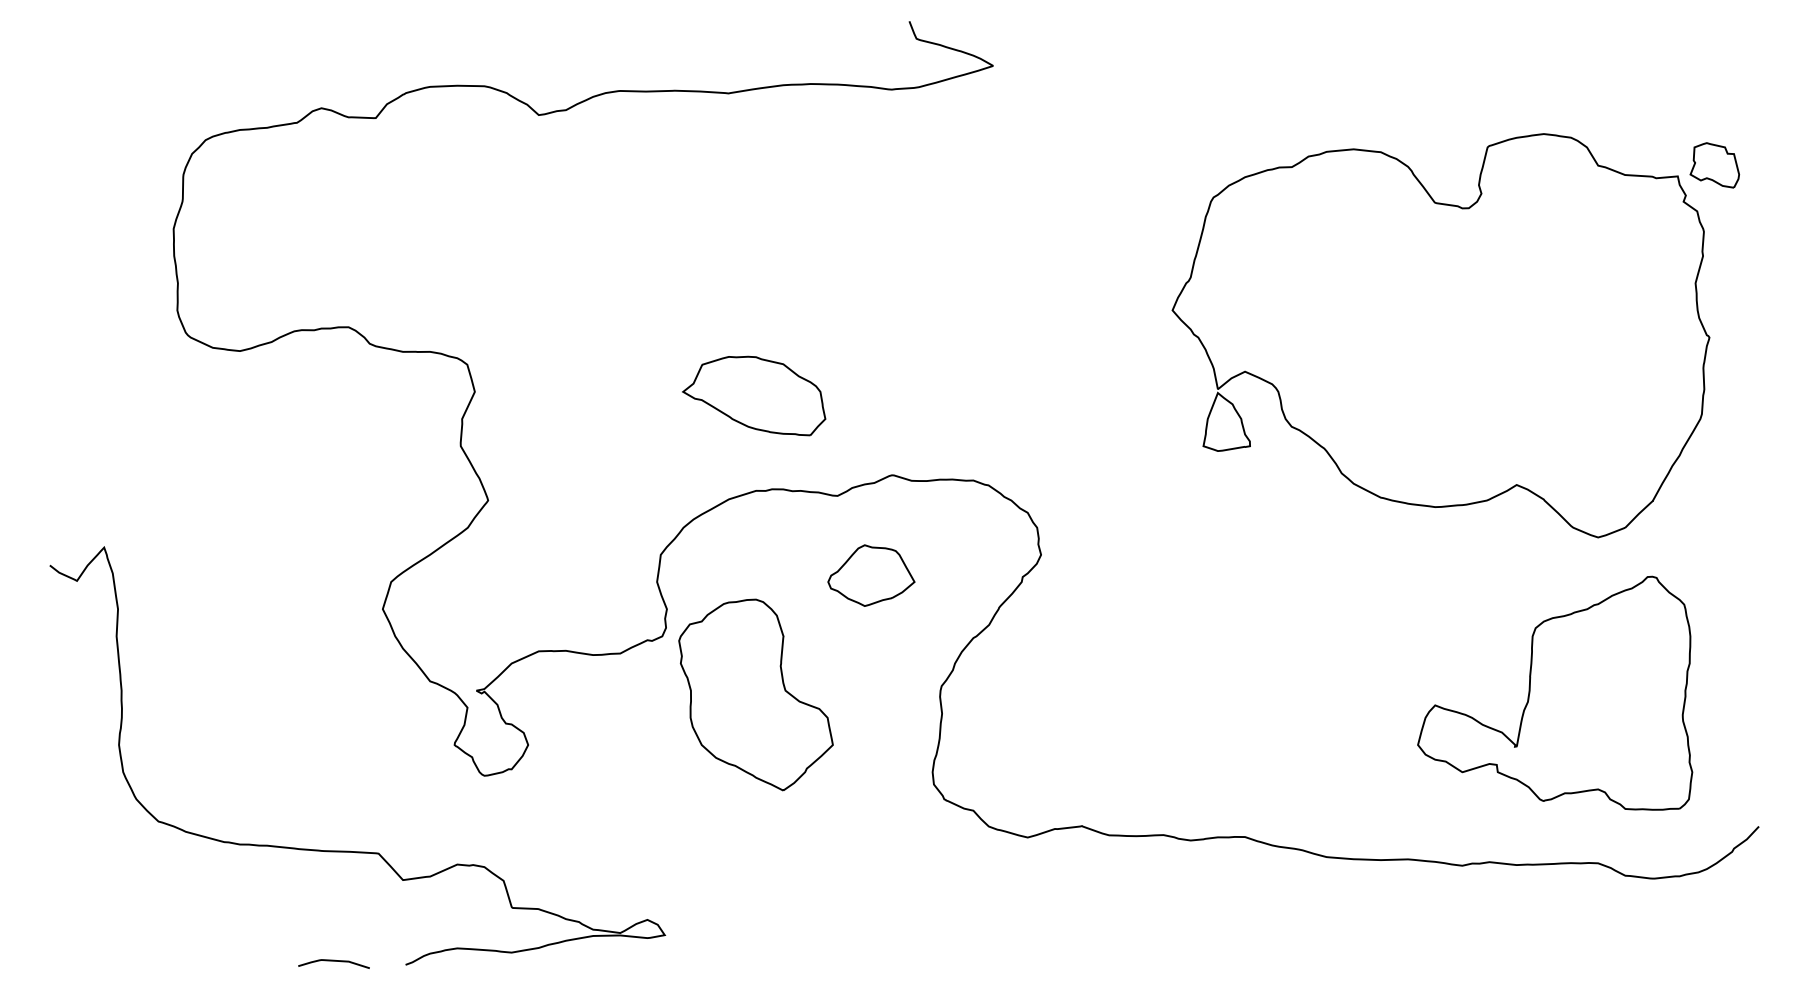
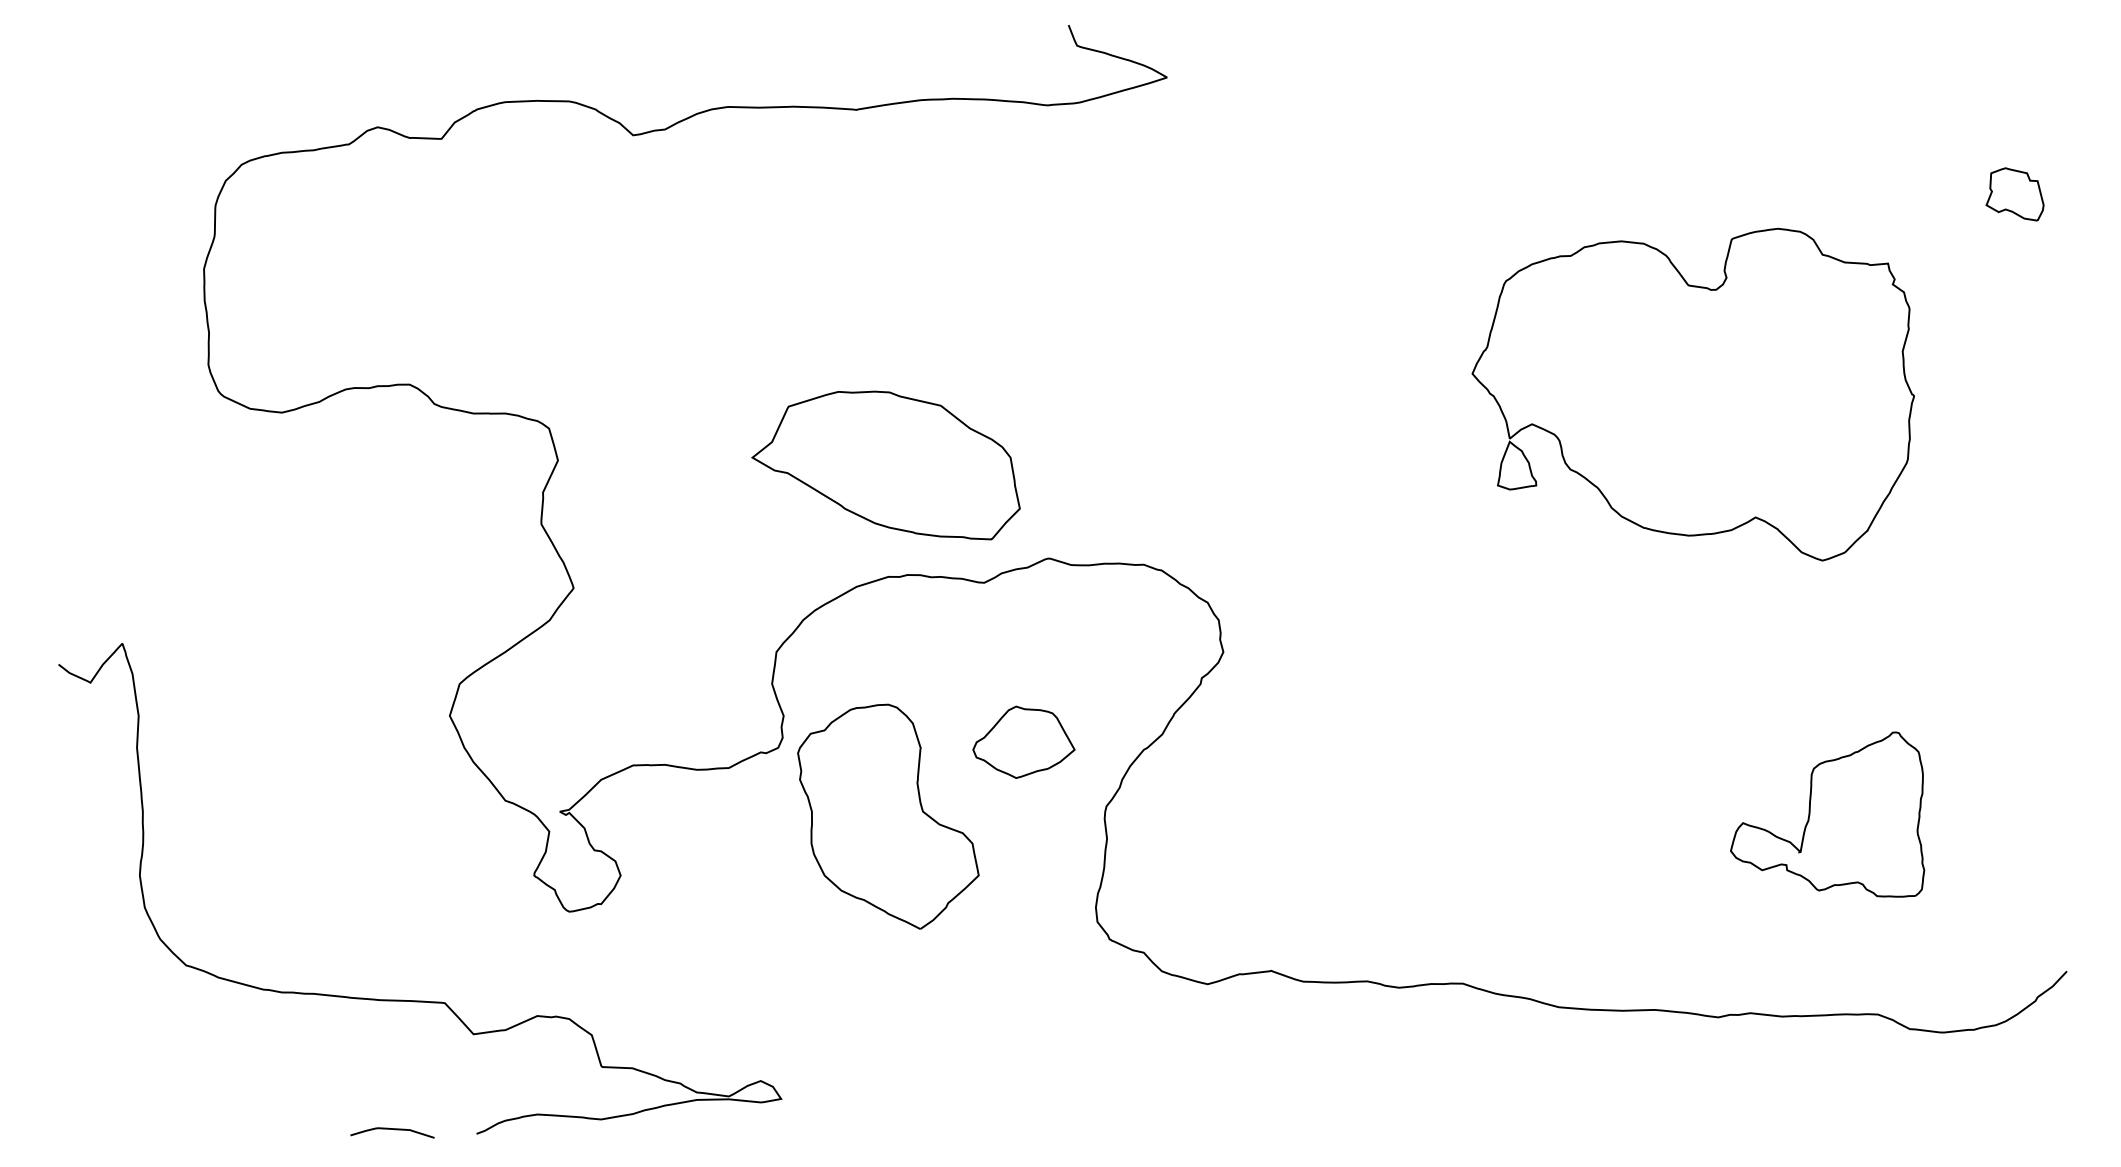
part: (1440, 335) -> (1692, 394), size x0.7
part: (754, 395) -> (886, 464), size x1.6
part: (871, 575) -> (1024, 742), moved
part: (1555, 692) -> (1827, 813), size x0.6

